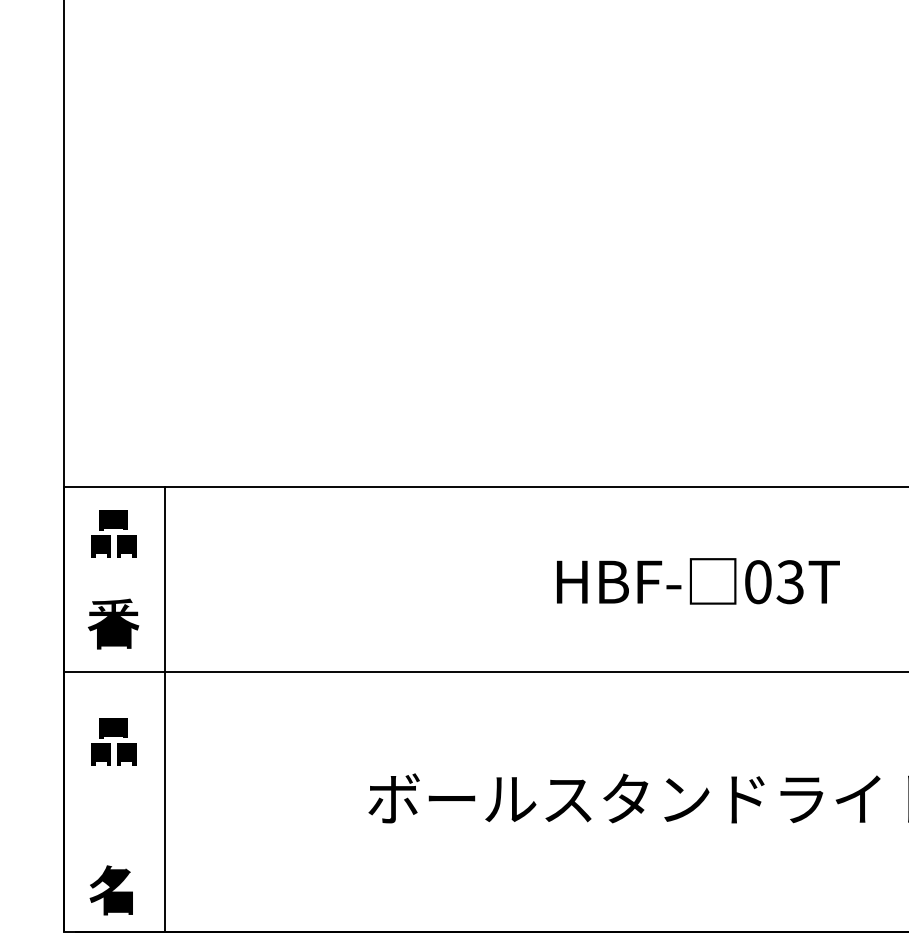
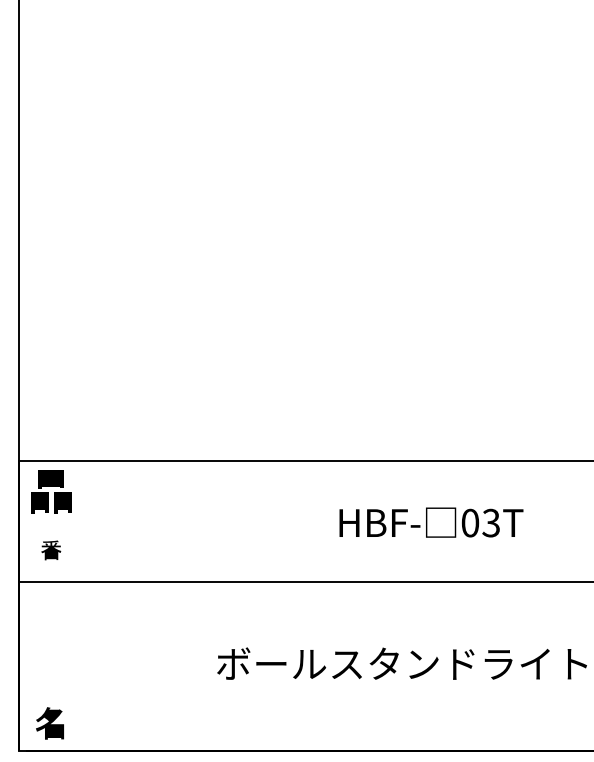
part: (113, 533) -> (51, 491), size x1.4
part: (112, 624) -> (50, 550), size x0.6
line: (165, 708) -> (85, 605), removed
part: (113, 741) -> (51, 626), removed

